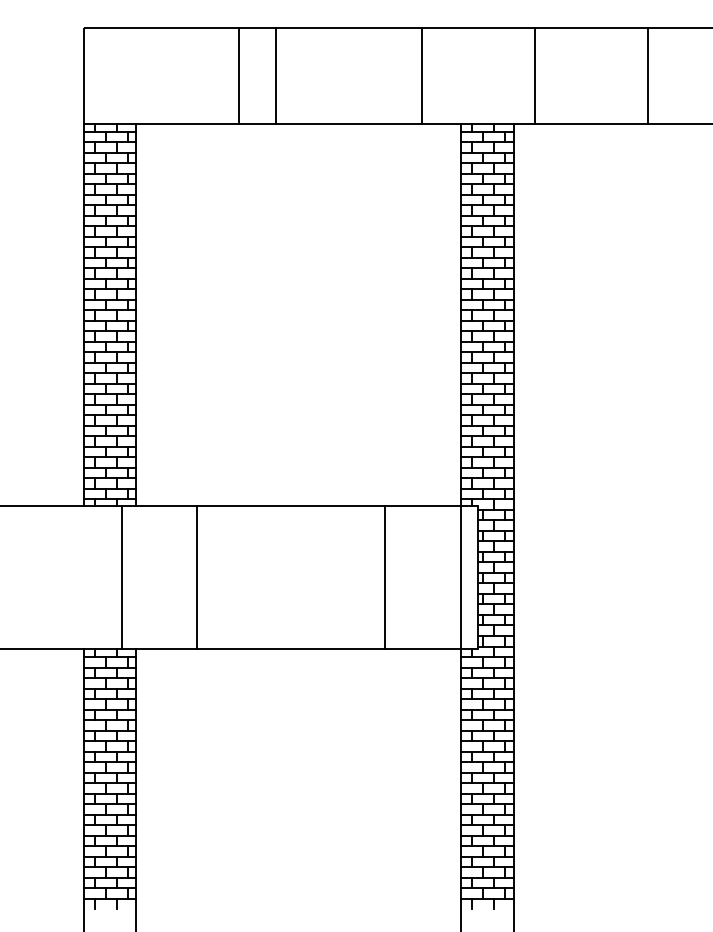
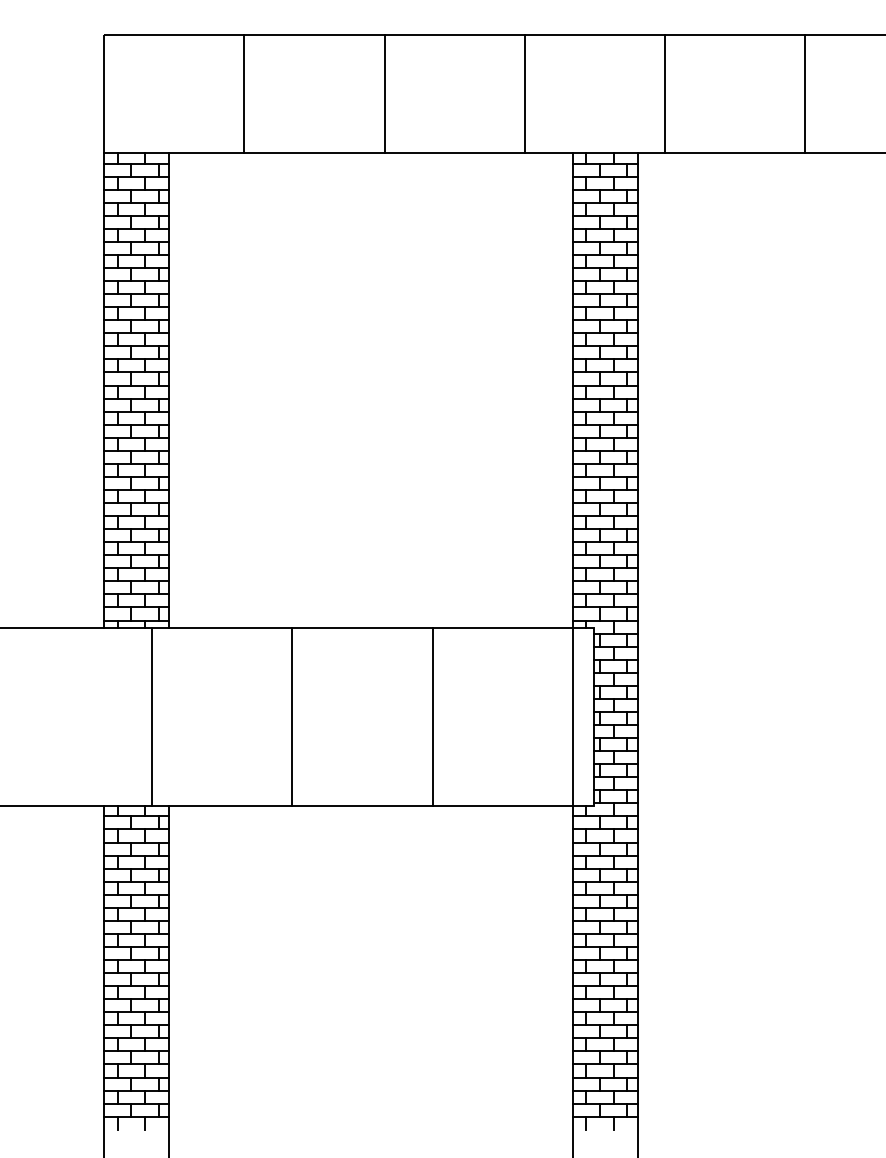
line: (239, 75) -> (244, 93), moved
line: (276, 75) -> (384, 93), moved
line: (197, 577) -> (292, 717), moved
line: (385, 577) -> (432, 717), moved

